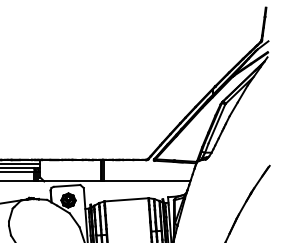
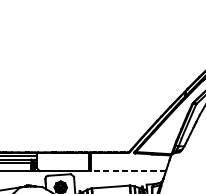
line: (146, 181) -> (128, 171), solid -> dashed

